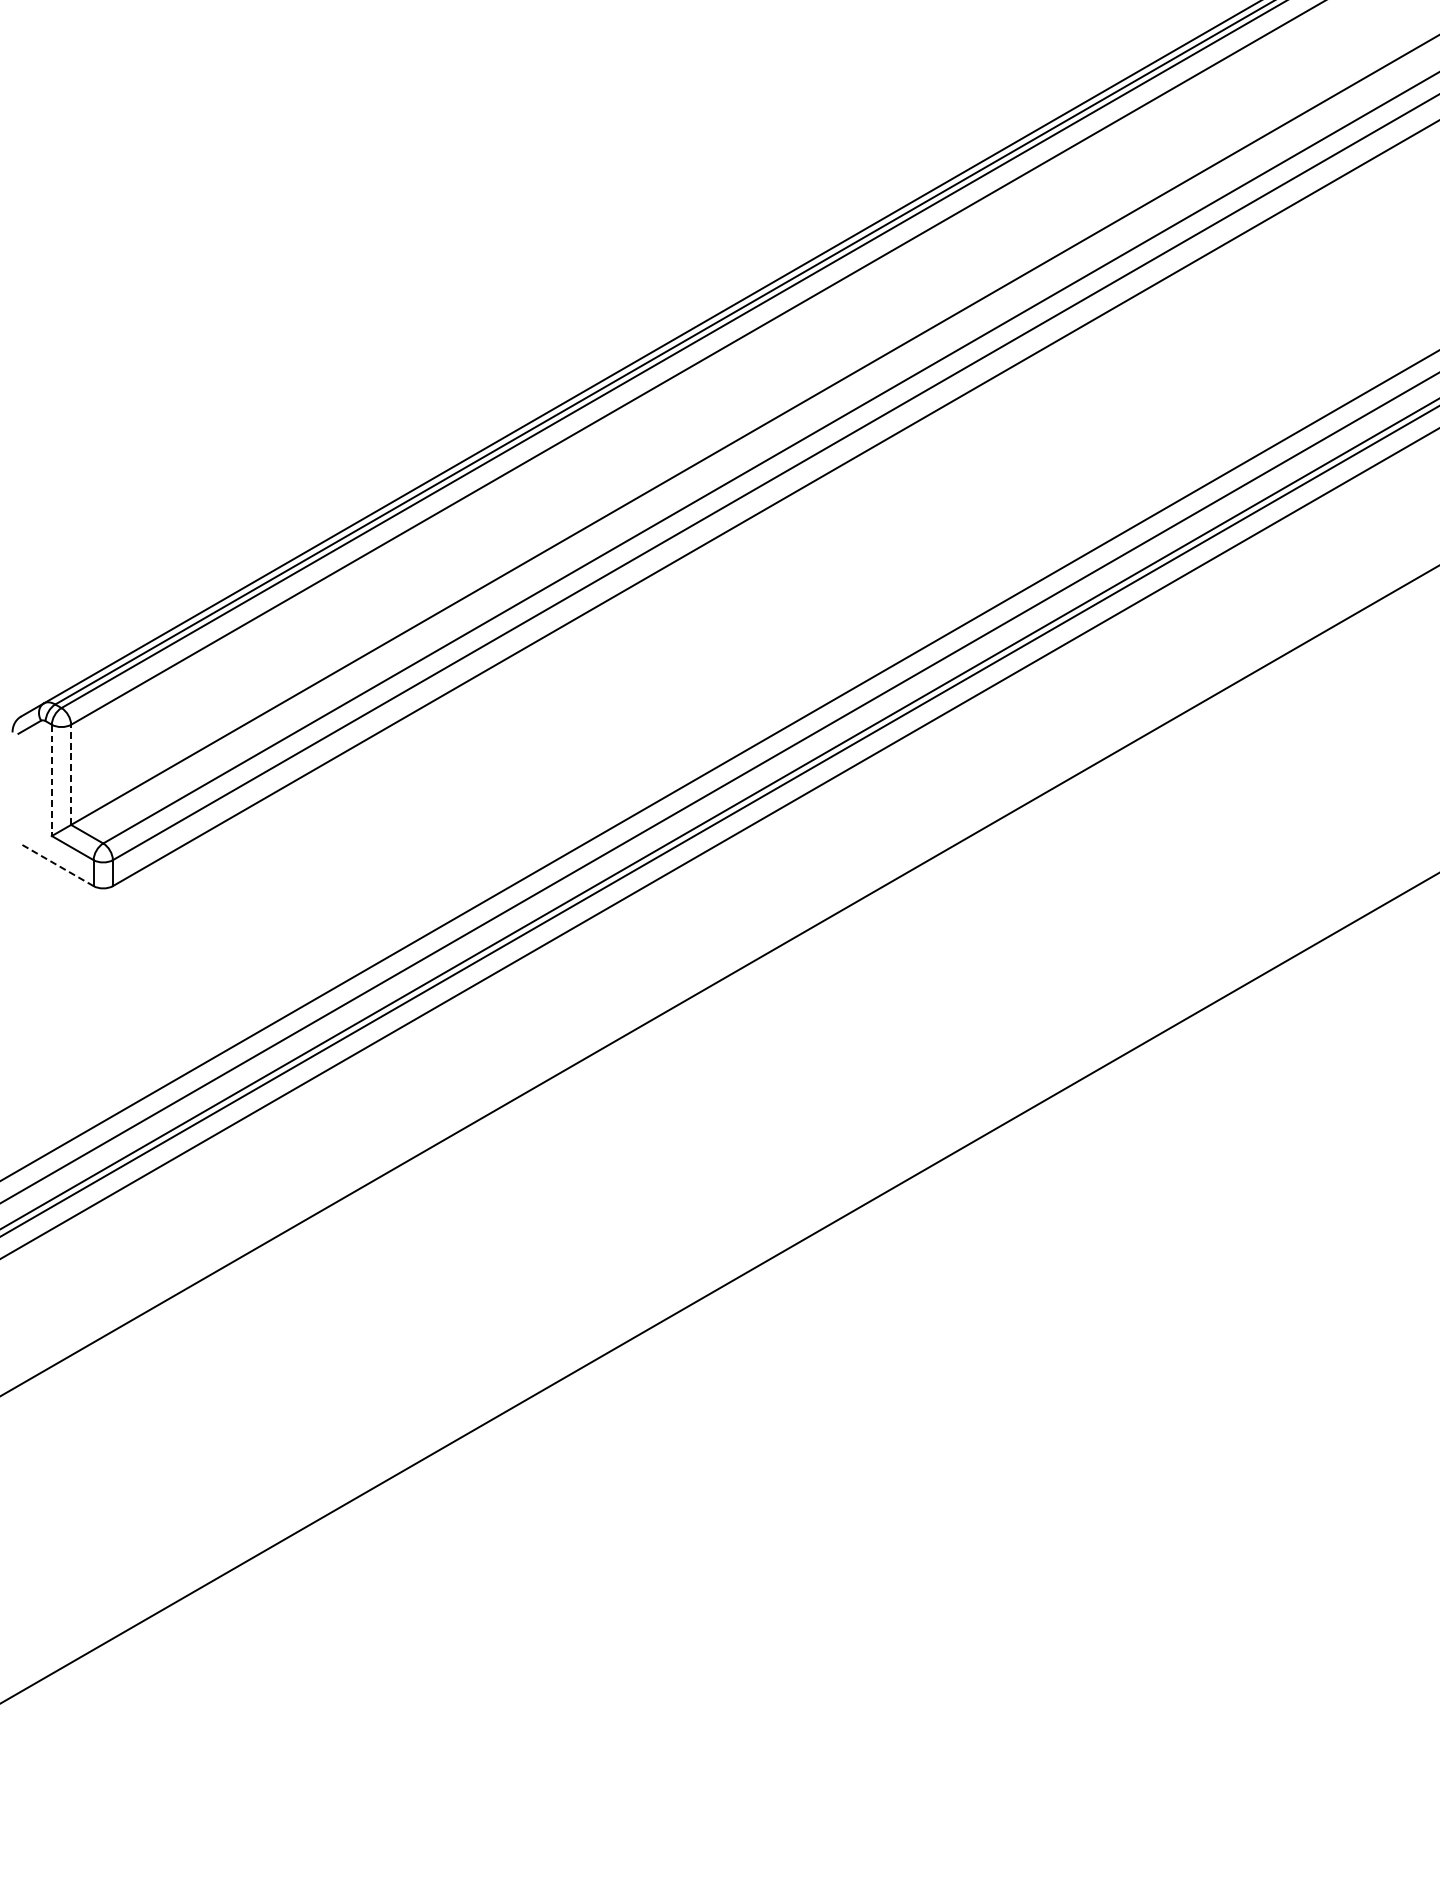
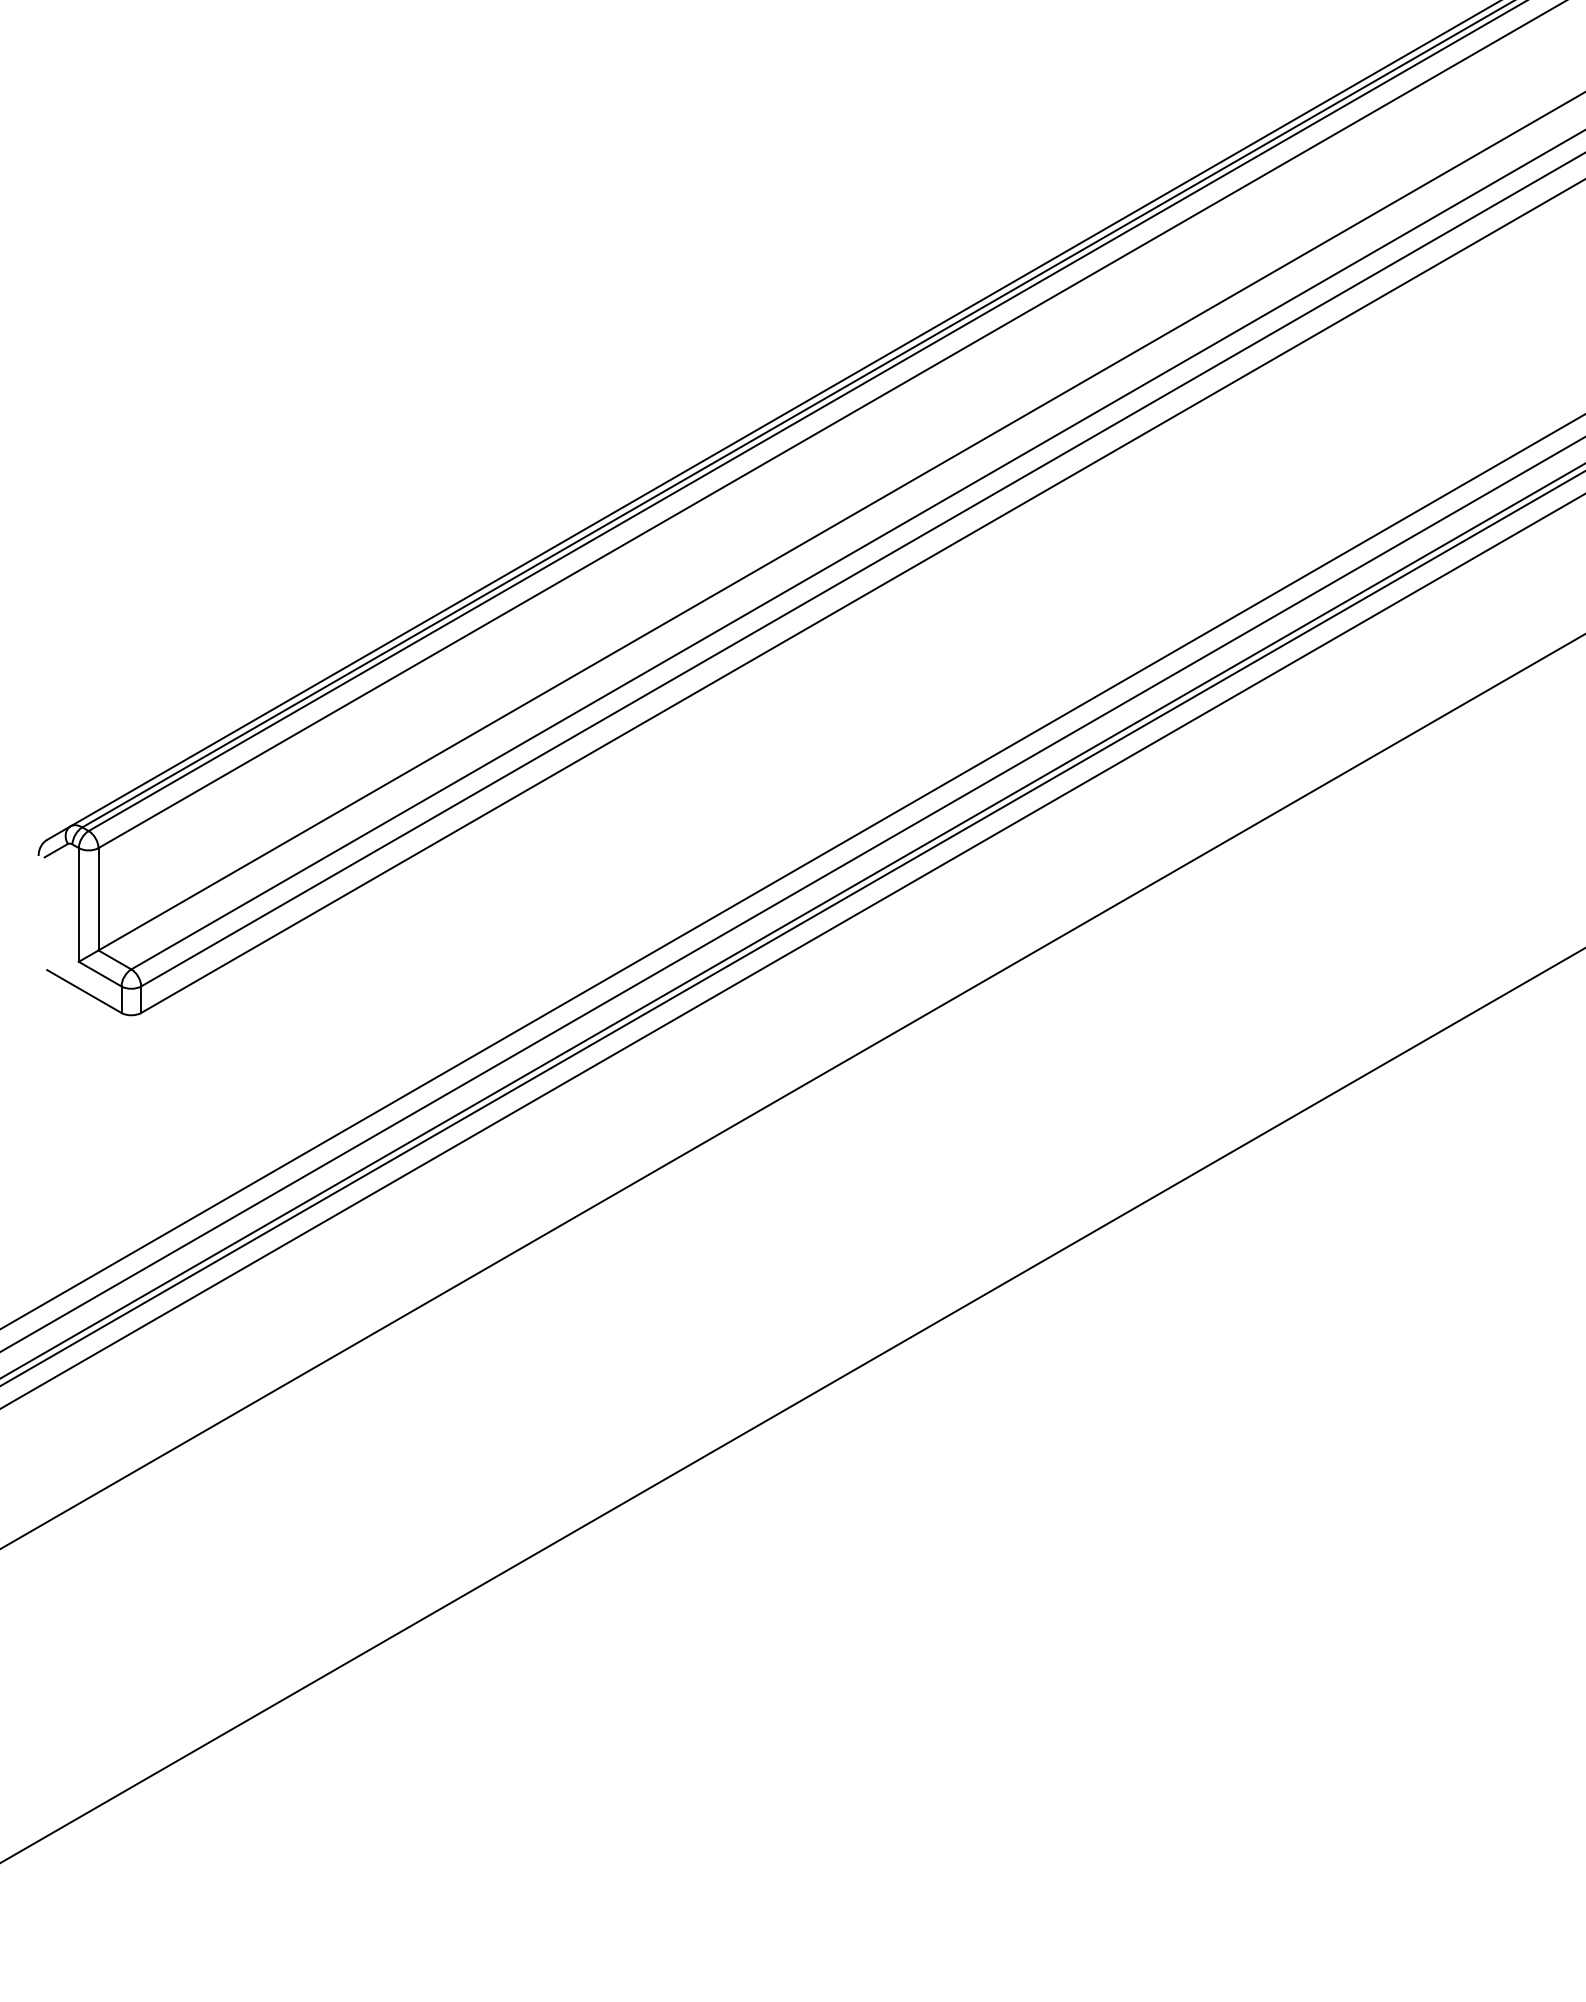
line: (71, 774) -> (98, 898), dashed -> solid
line: (51, 779) -> (78, 904), dashed -> solid
line: (57, 865) -> (84, 991), dashed -> solid

